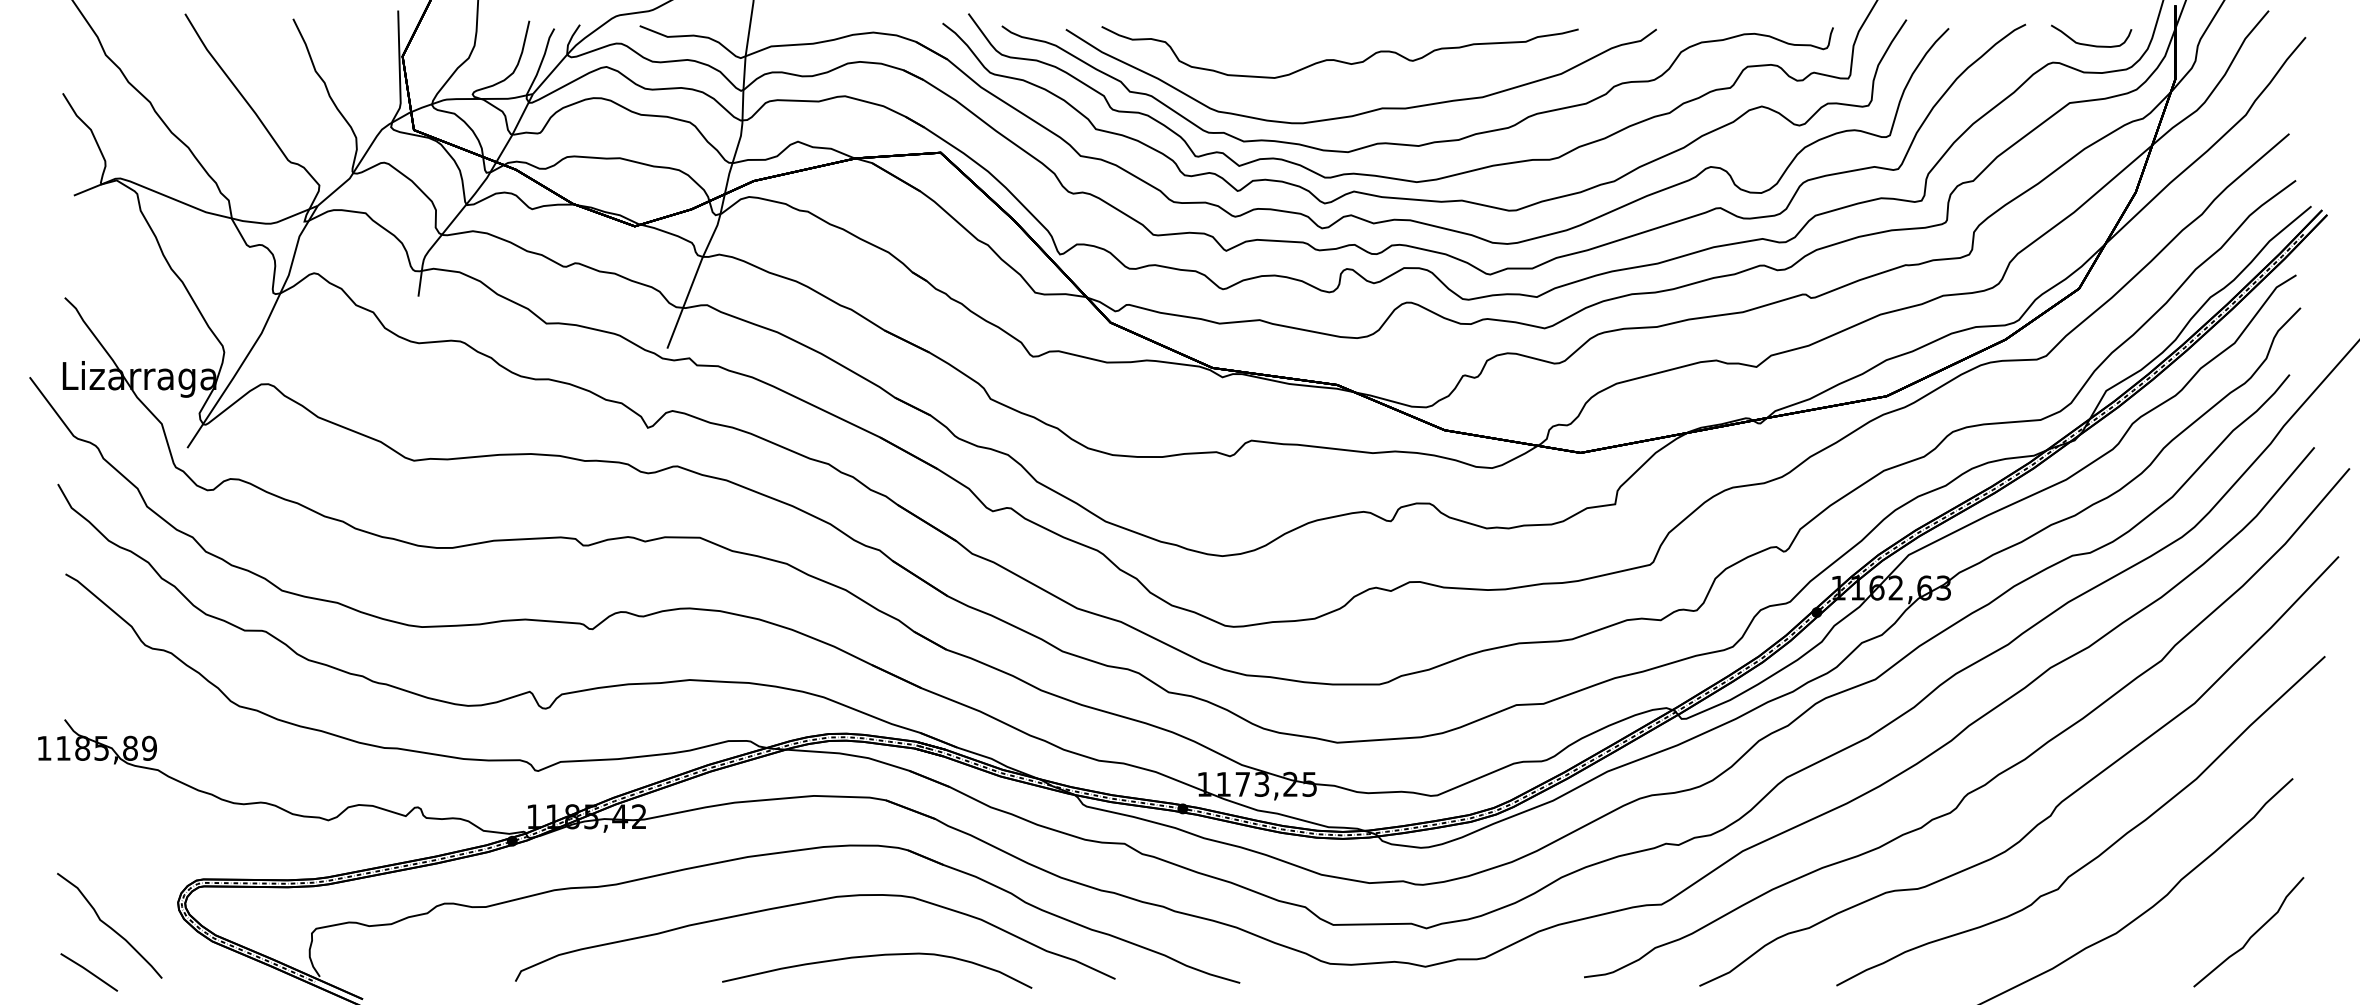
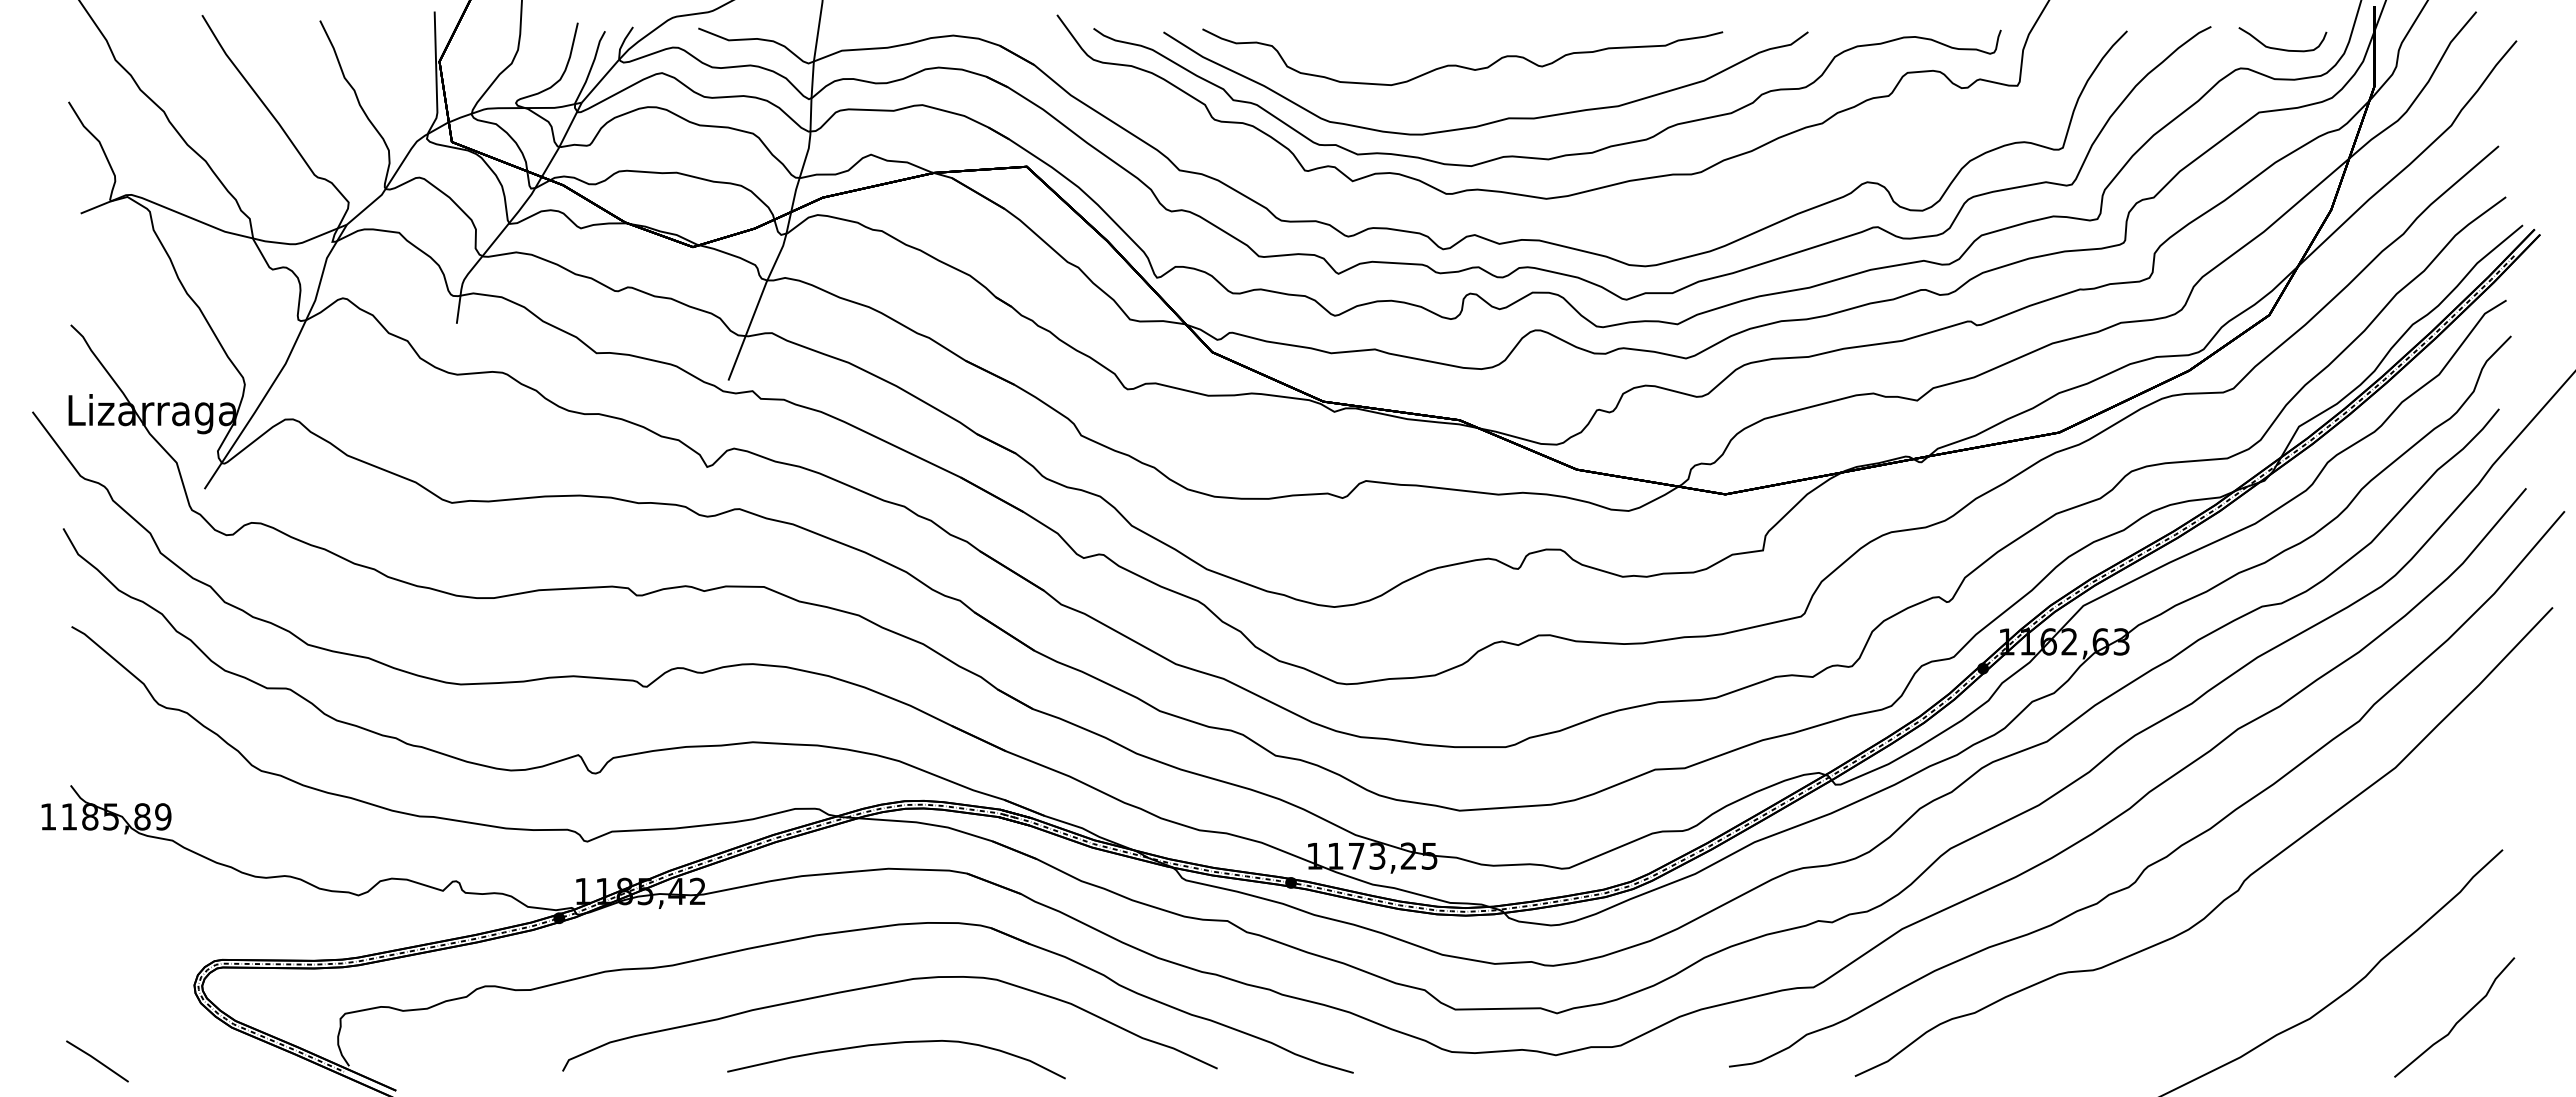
curve: (1412, 198) -> (1541, 216), removed
curve: (2104, 849) -> (2297, 927), removed
curve: (109, 925) -> (119, 1010), removed
curve: (873, 956) -> (892, 1044), moved

